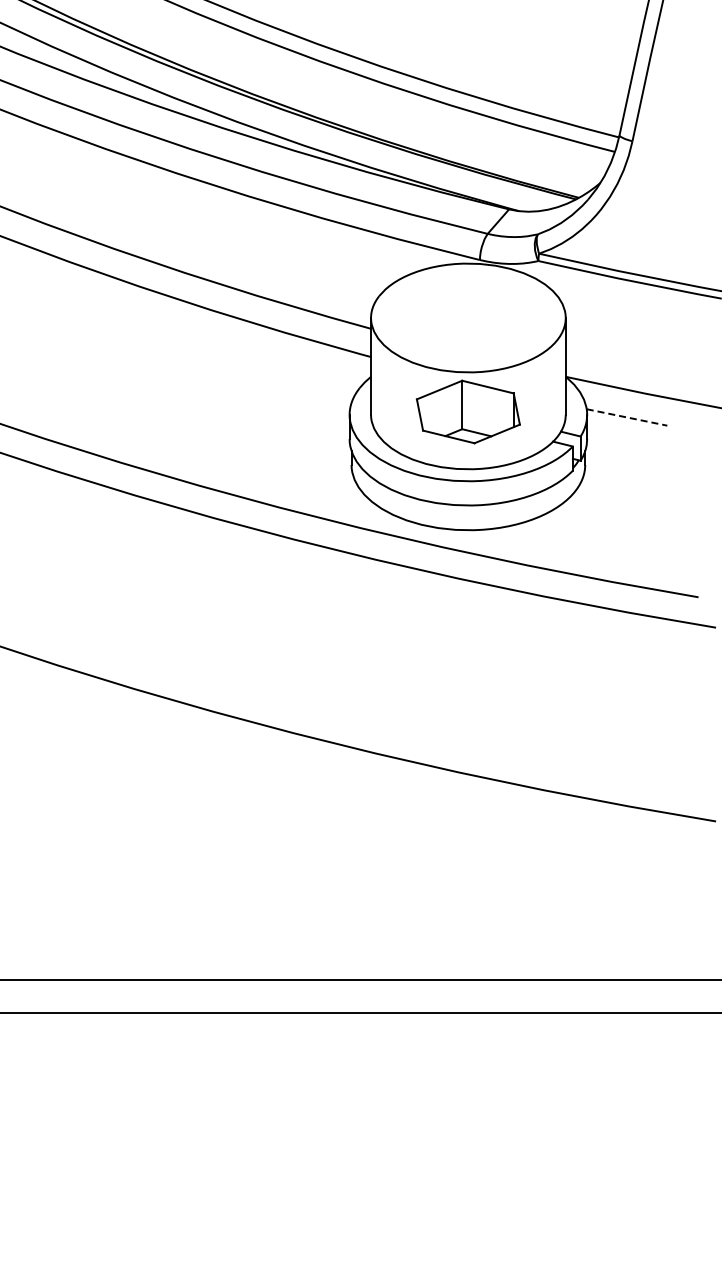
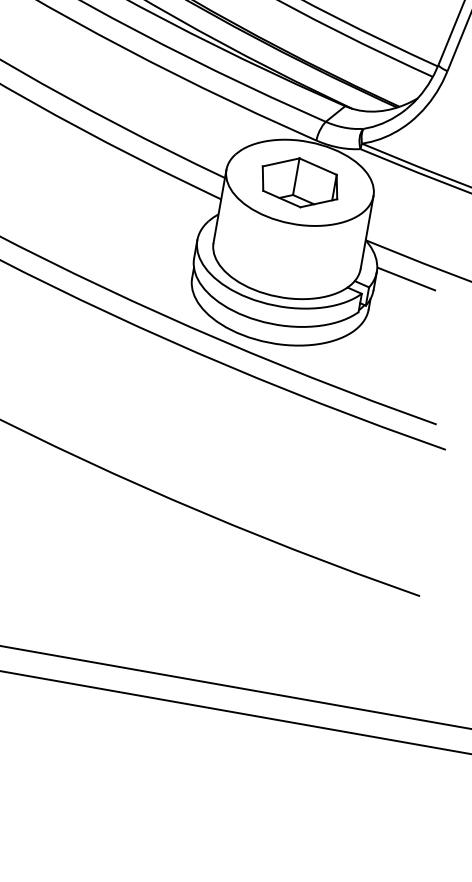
part: (467, 411) -> (299, 182), moved
line: (627, 417) -> (406, 279), dashed -> solid

